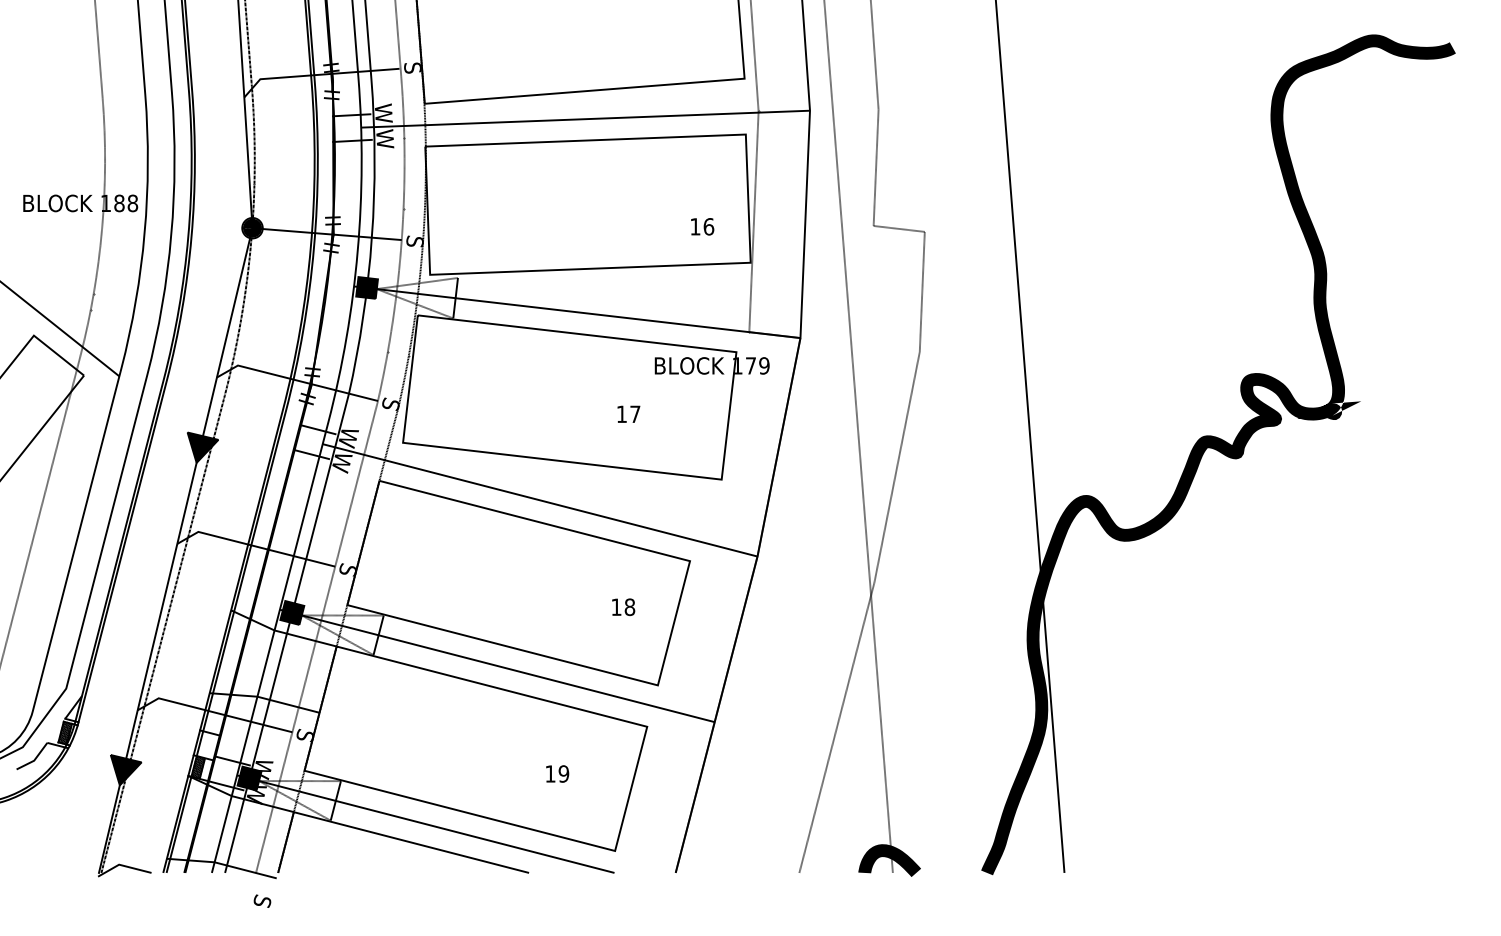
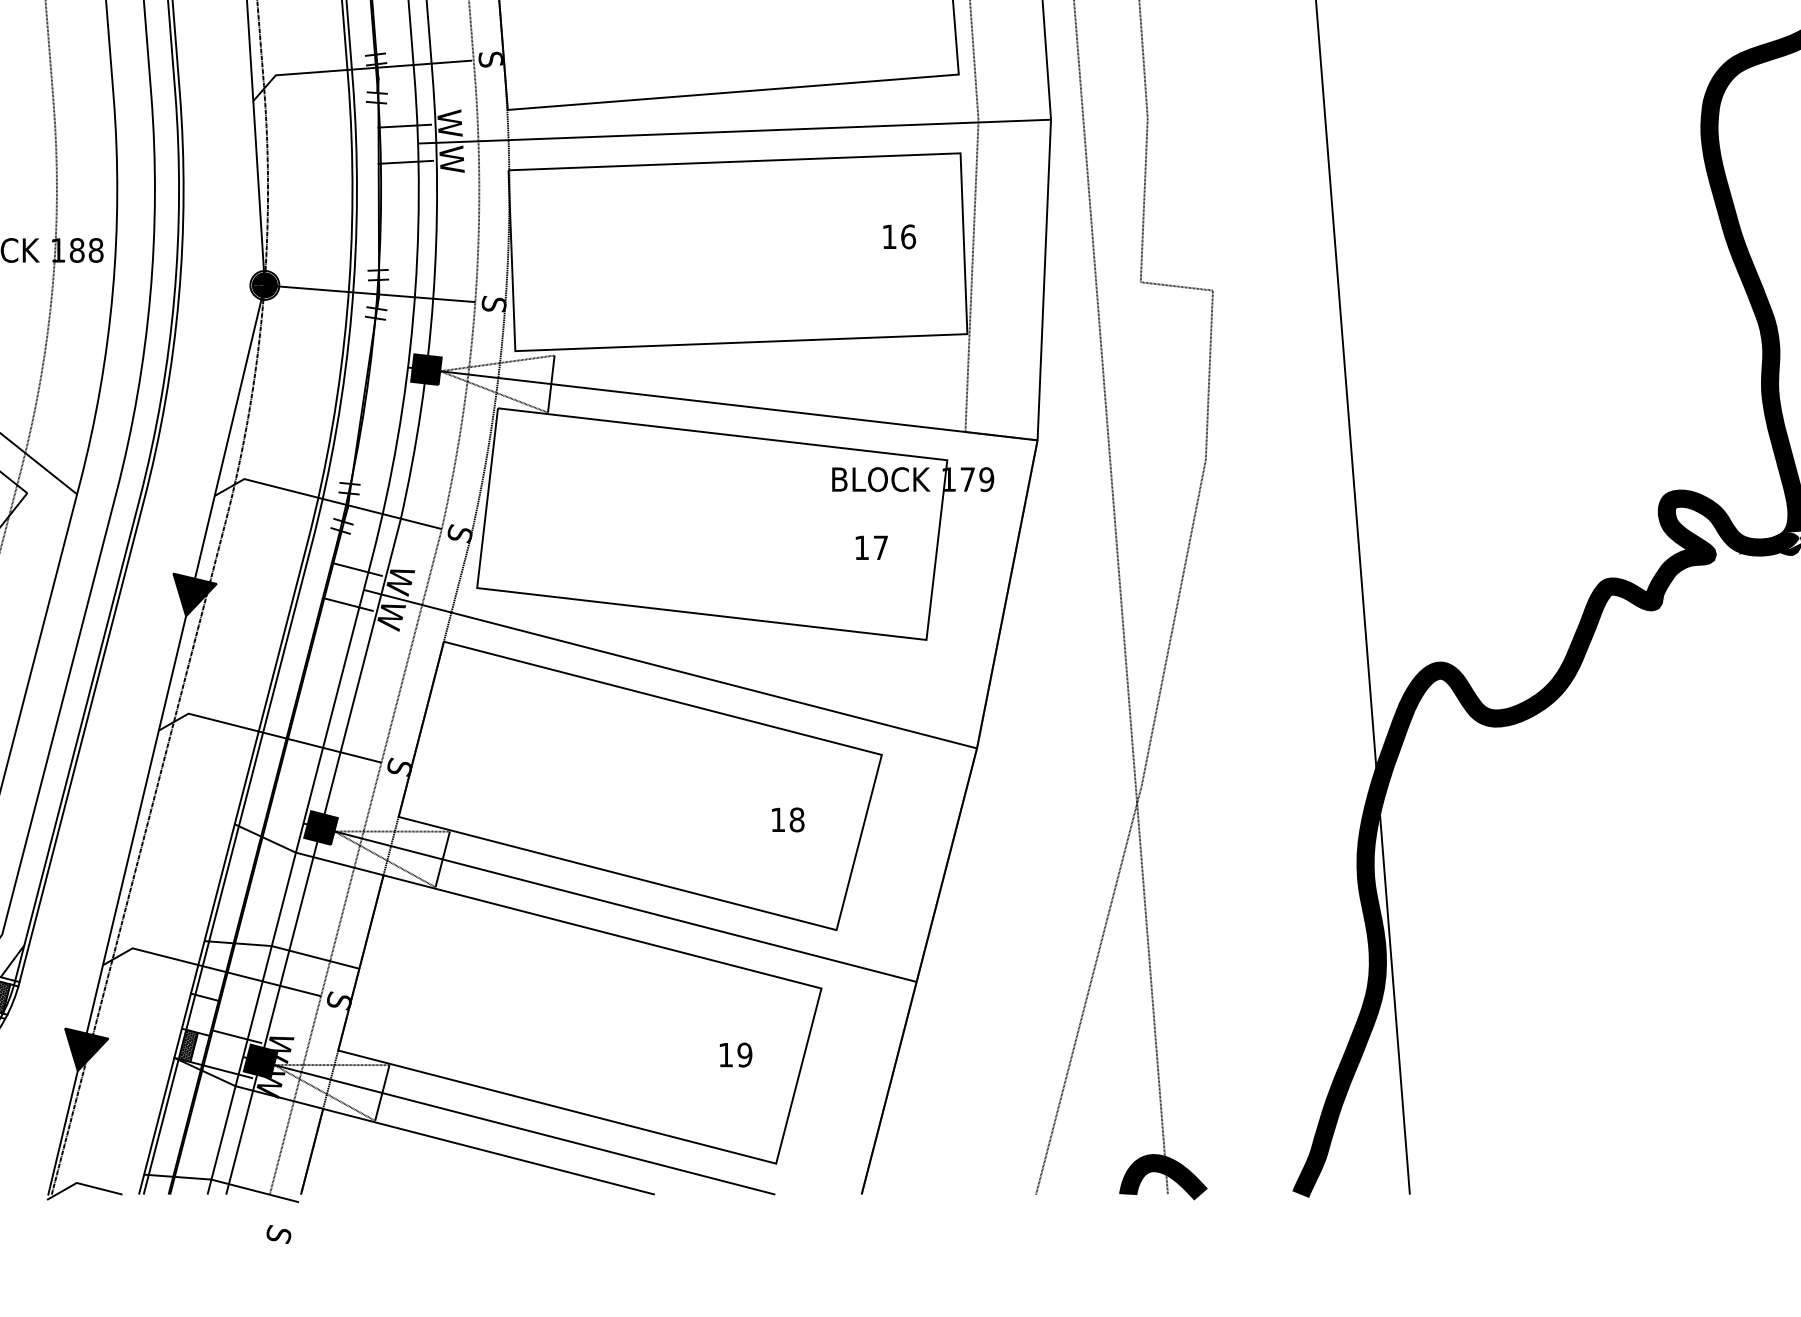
text: (702, 226) -> (899, 236), moved
text: (628, 413) -> (871, 546), moved
text: (557, 773) -> (735, 1054), moved

